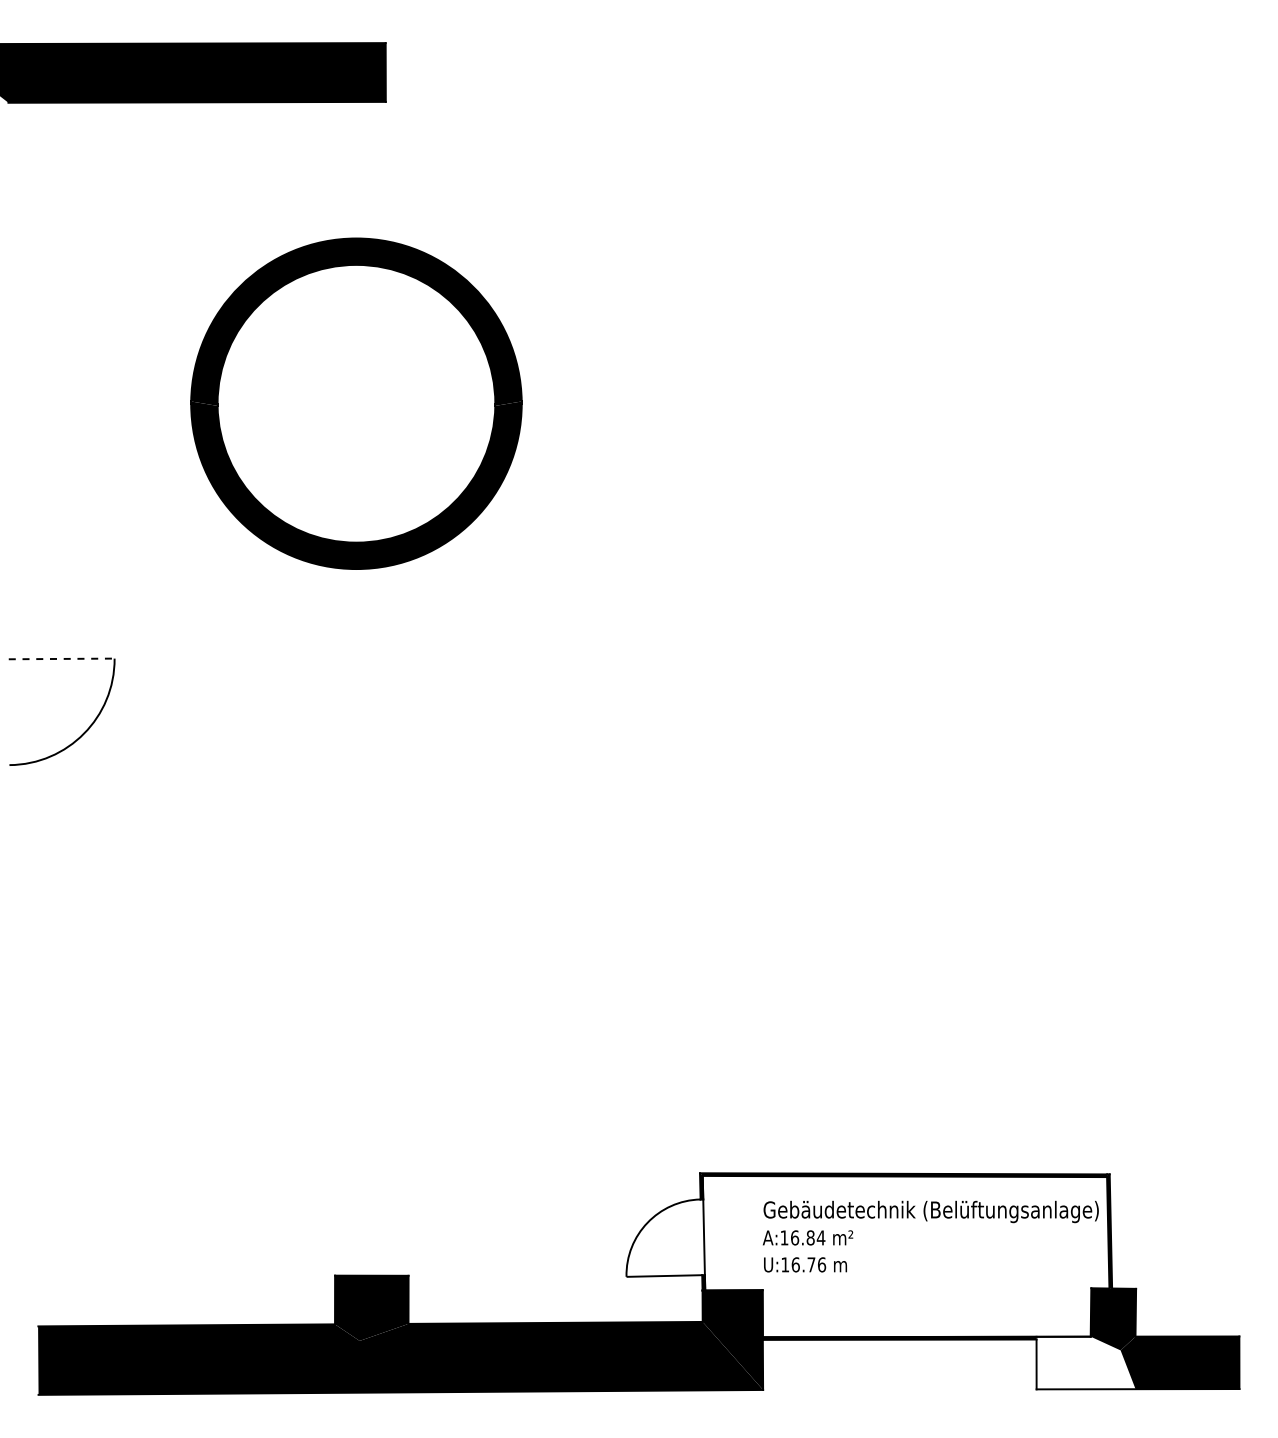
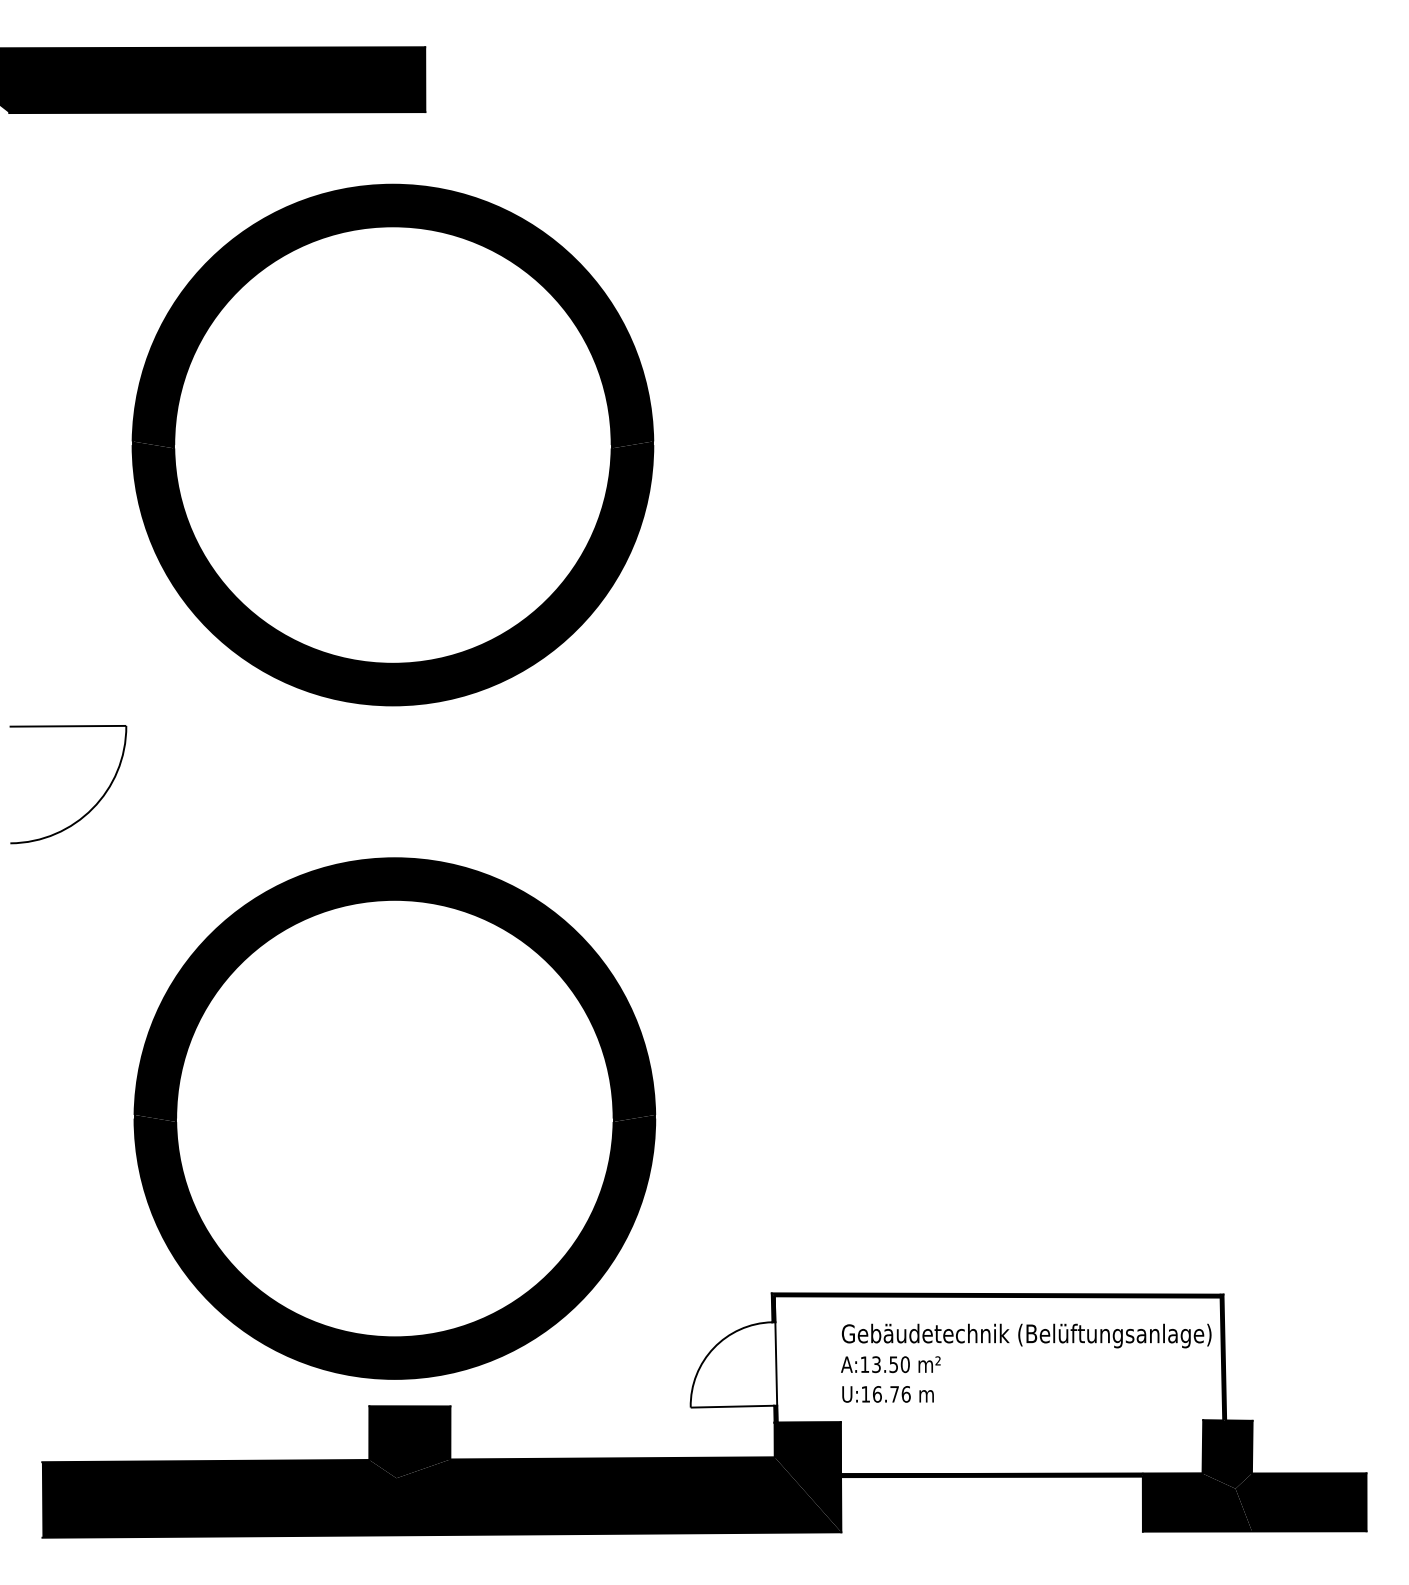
part: (356, 403) -> (393, 444), size x1.43
line: (61, 658) -> (67, 725), dashed -> solid
part: (358, 1014) -> (395, 1118), added
text: (808, 1237) -> (891, 1364), A:16.84 -> A:13.50
fill: (1085, 1362) -> (1196, 1502), added

